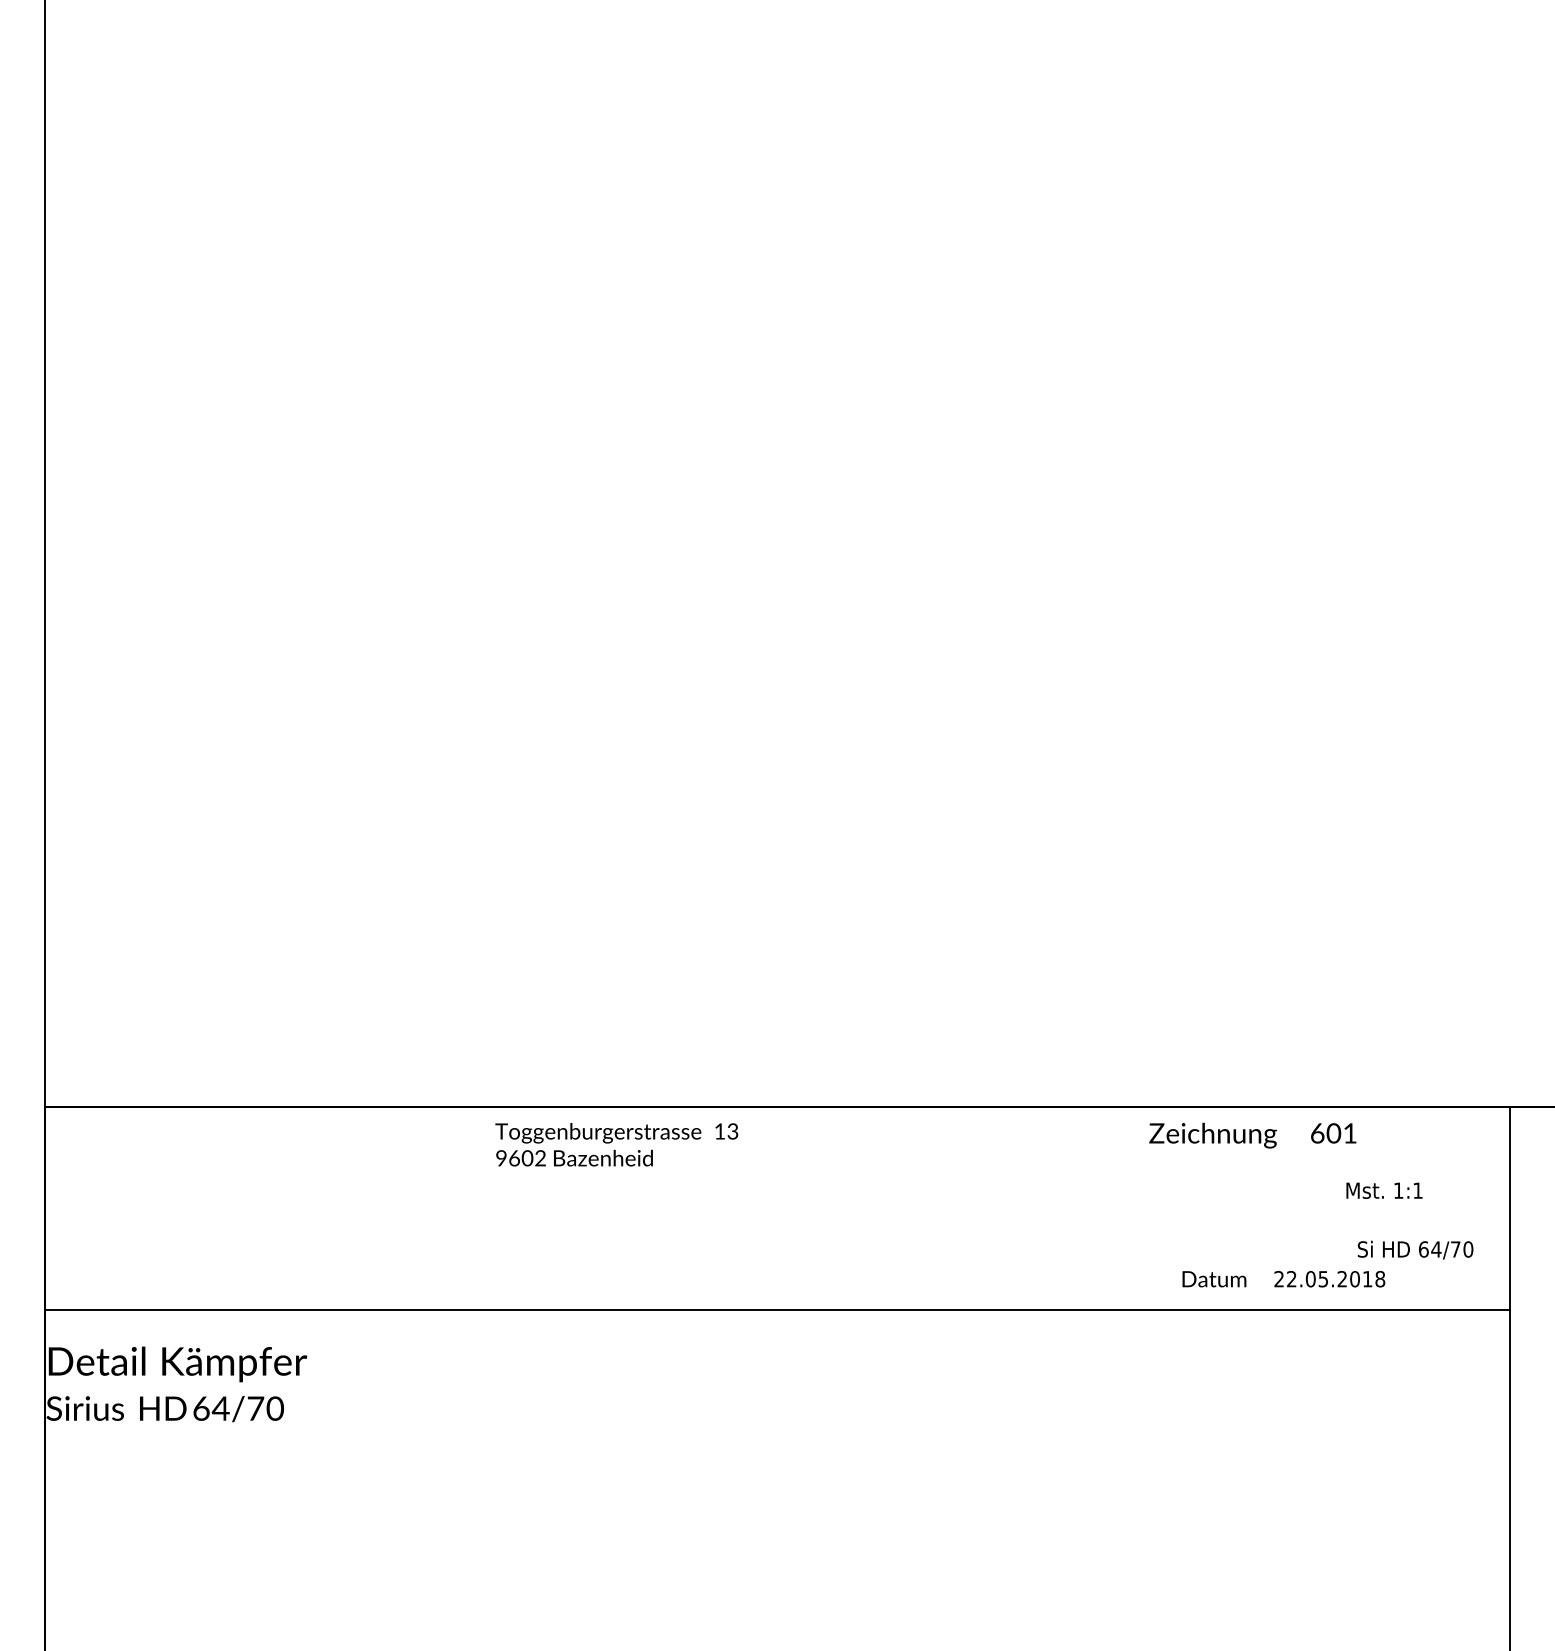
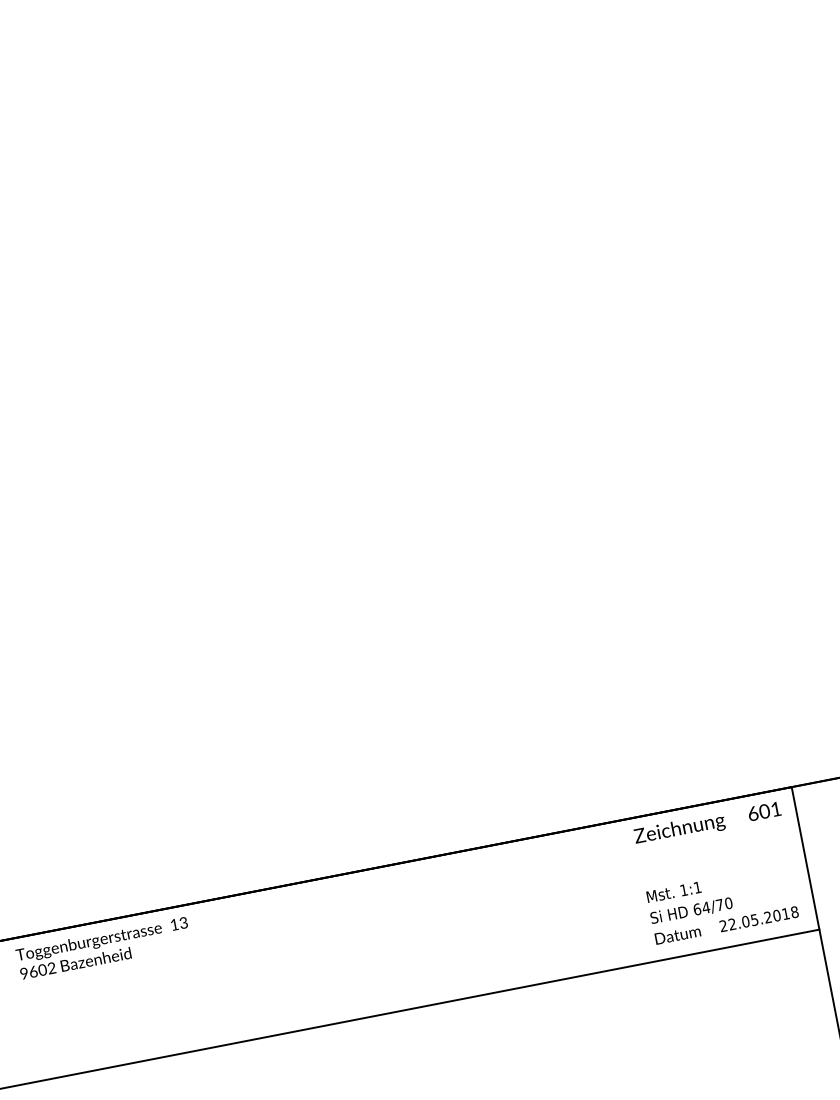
text: (1252, 1135) -> (707, 824), moved
text: (616, 1144) -> (103, 948), moved
text: (1384, 1190) -> (673, 892), moved
text: (1415, 1249) -> (691, 910), moved
text: (1283, 1279) -> (726, 925), moved

